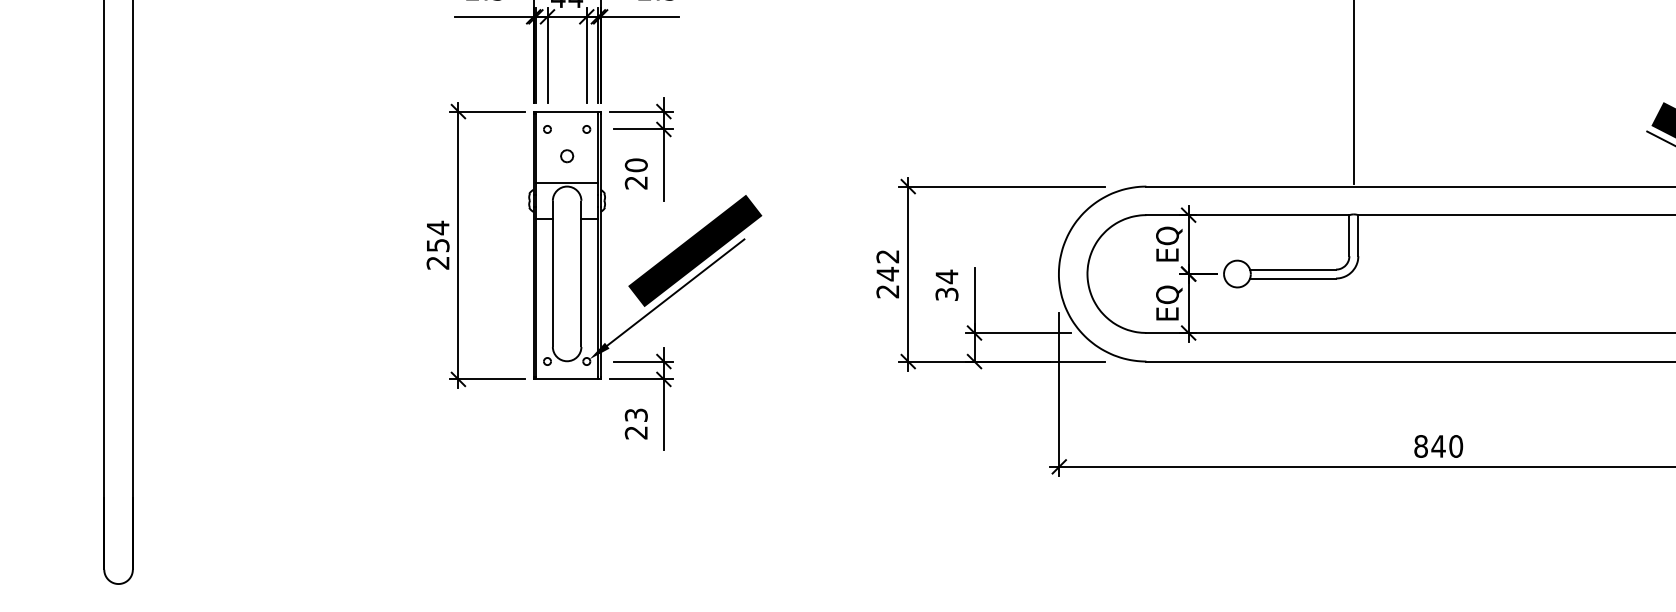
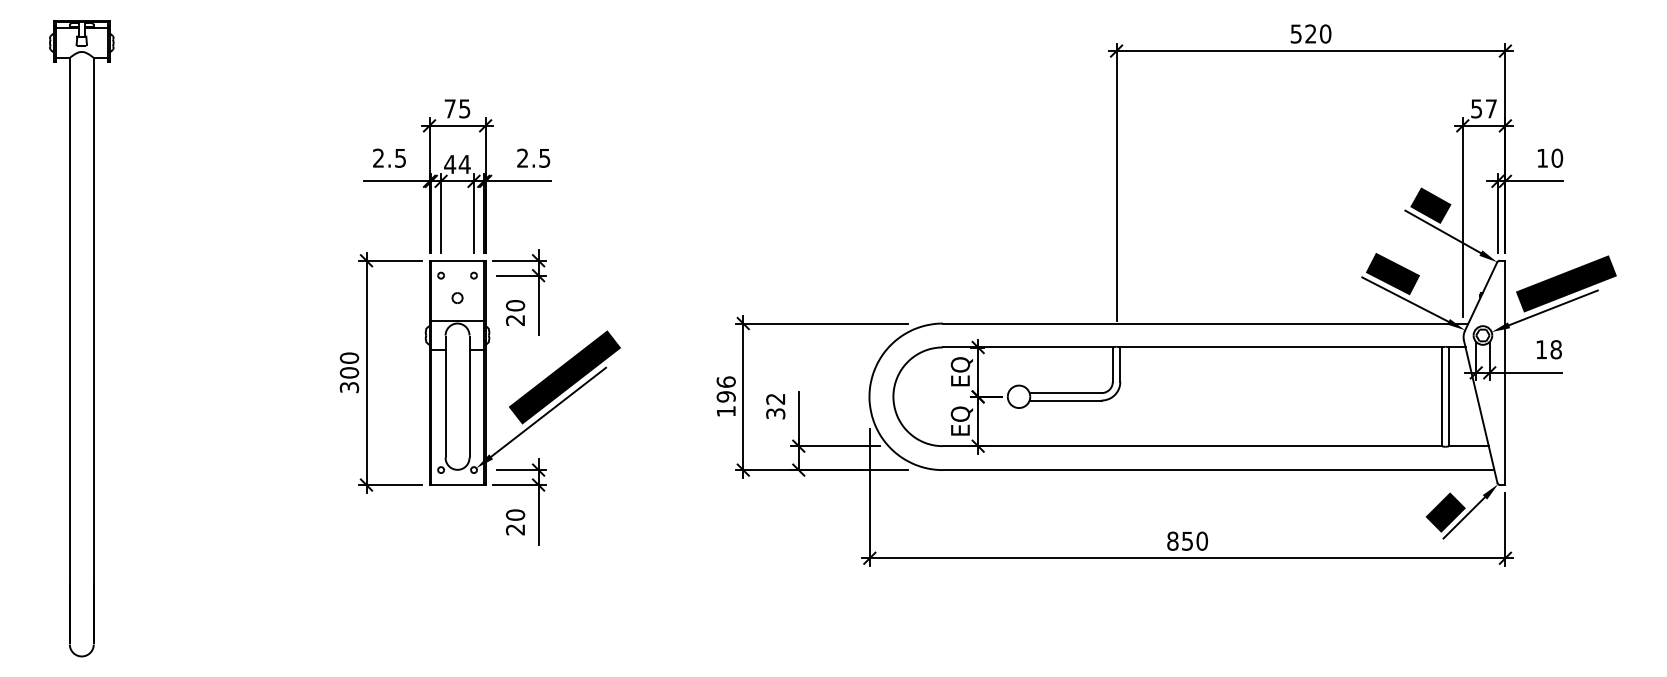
text: (438, 245) -> (349, 372), 254 -> 300
text: (887, 273) -> (725, 396), 242 -> 196
text: (946, 277) -> (775, 399), 34 -> 32
text: (636, 414) -> (515, 514), 23 -> 20
text: (1438, 445) -> (1187, 540), 840 -> 850

